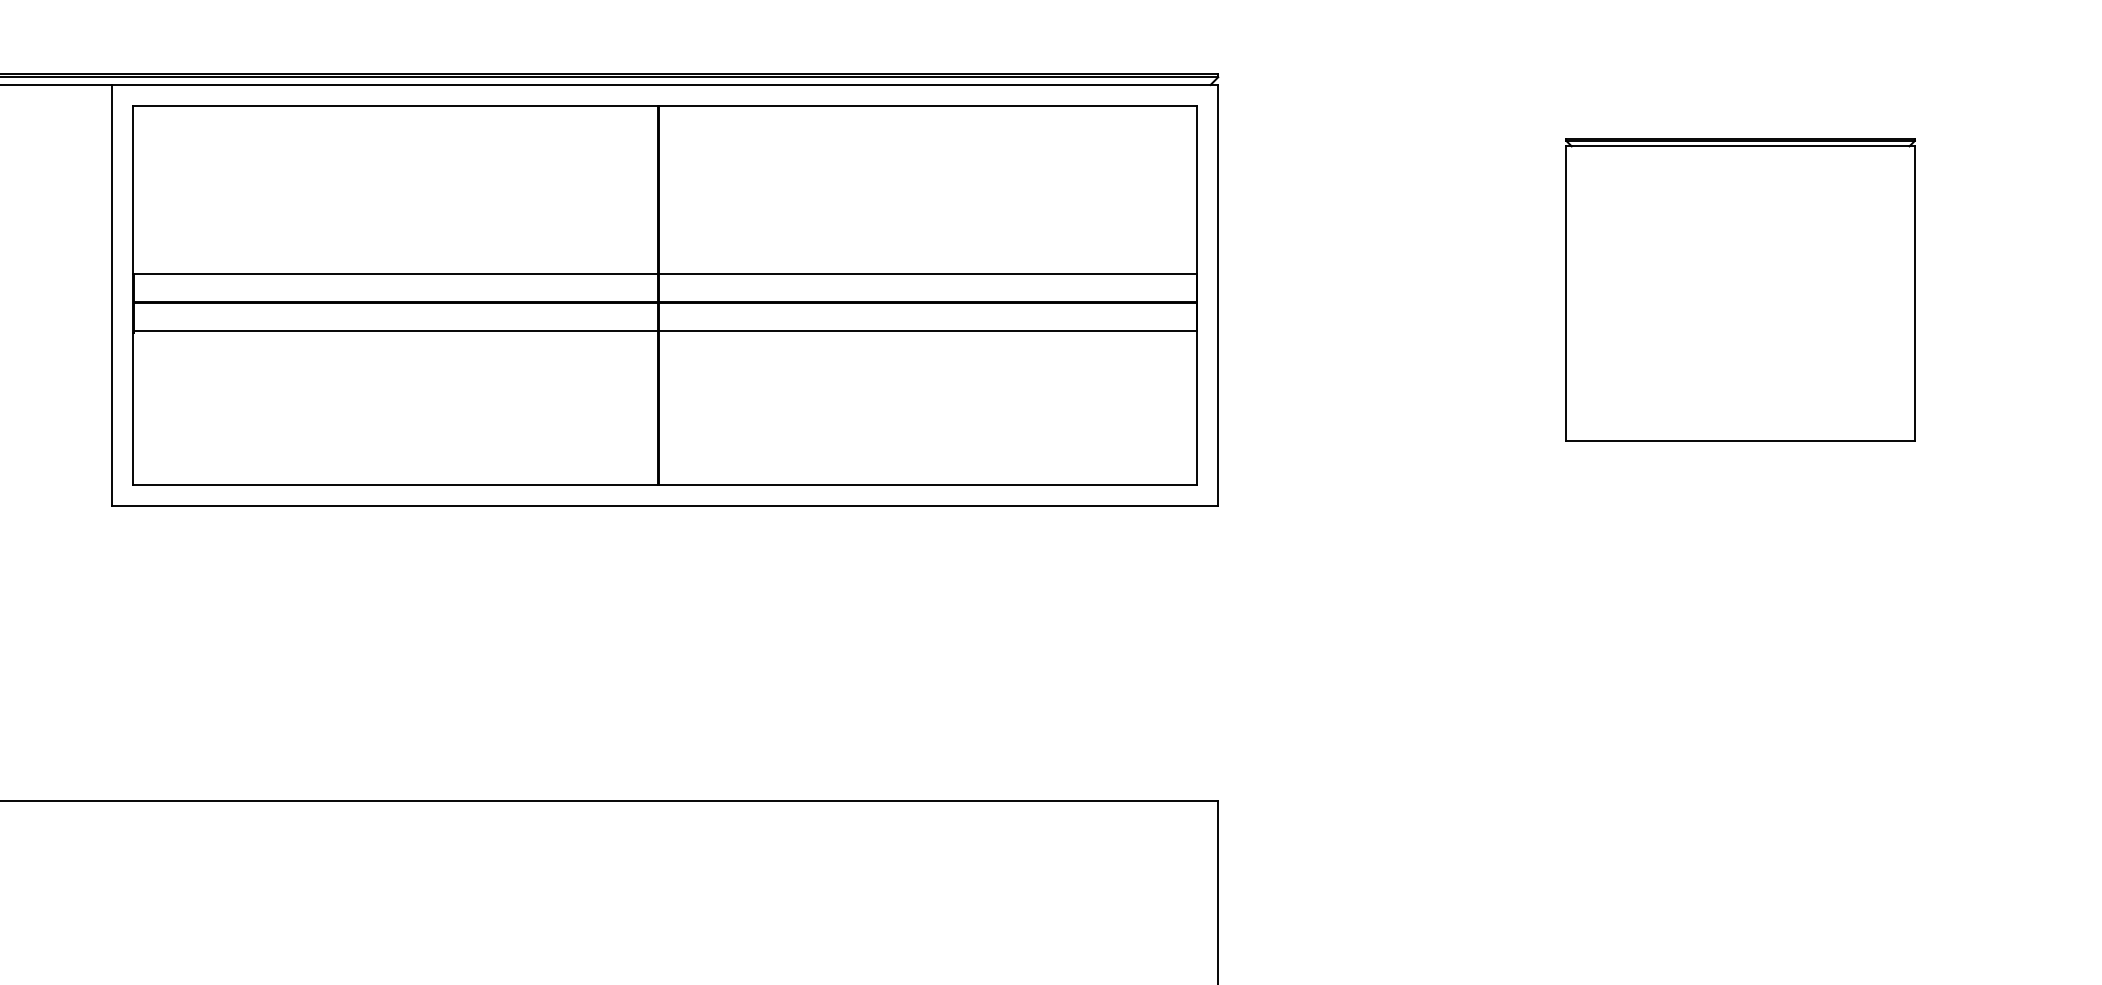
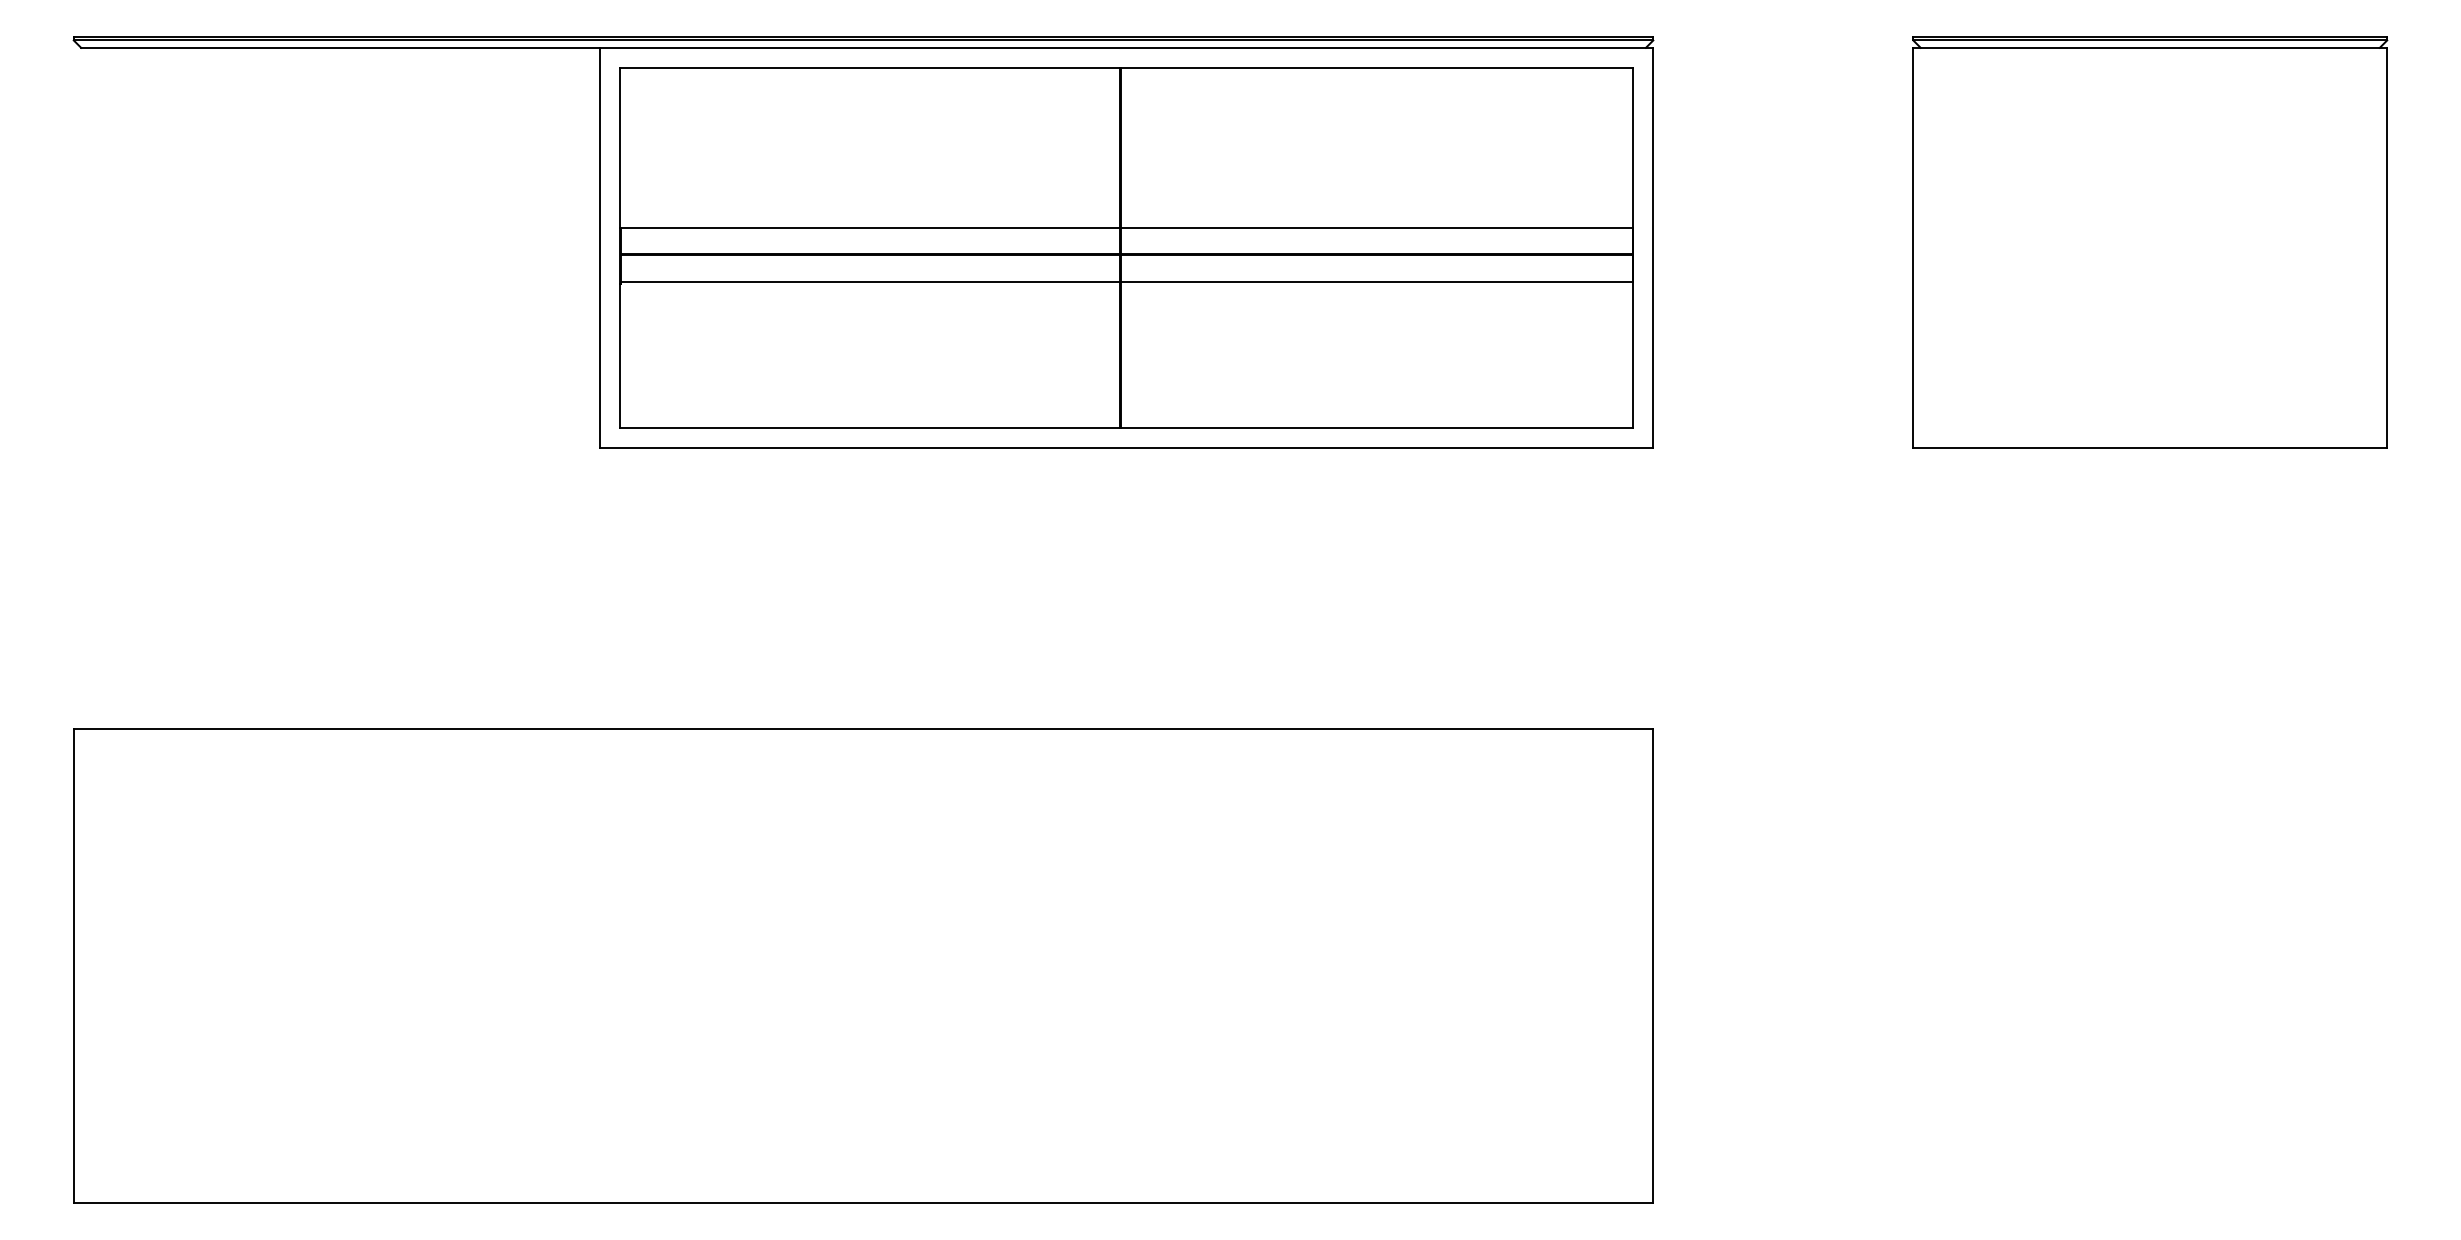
part: (1740, 289) -> (2150, 242), size x1.43

